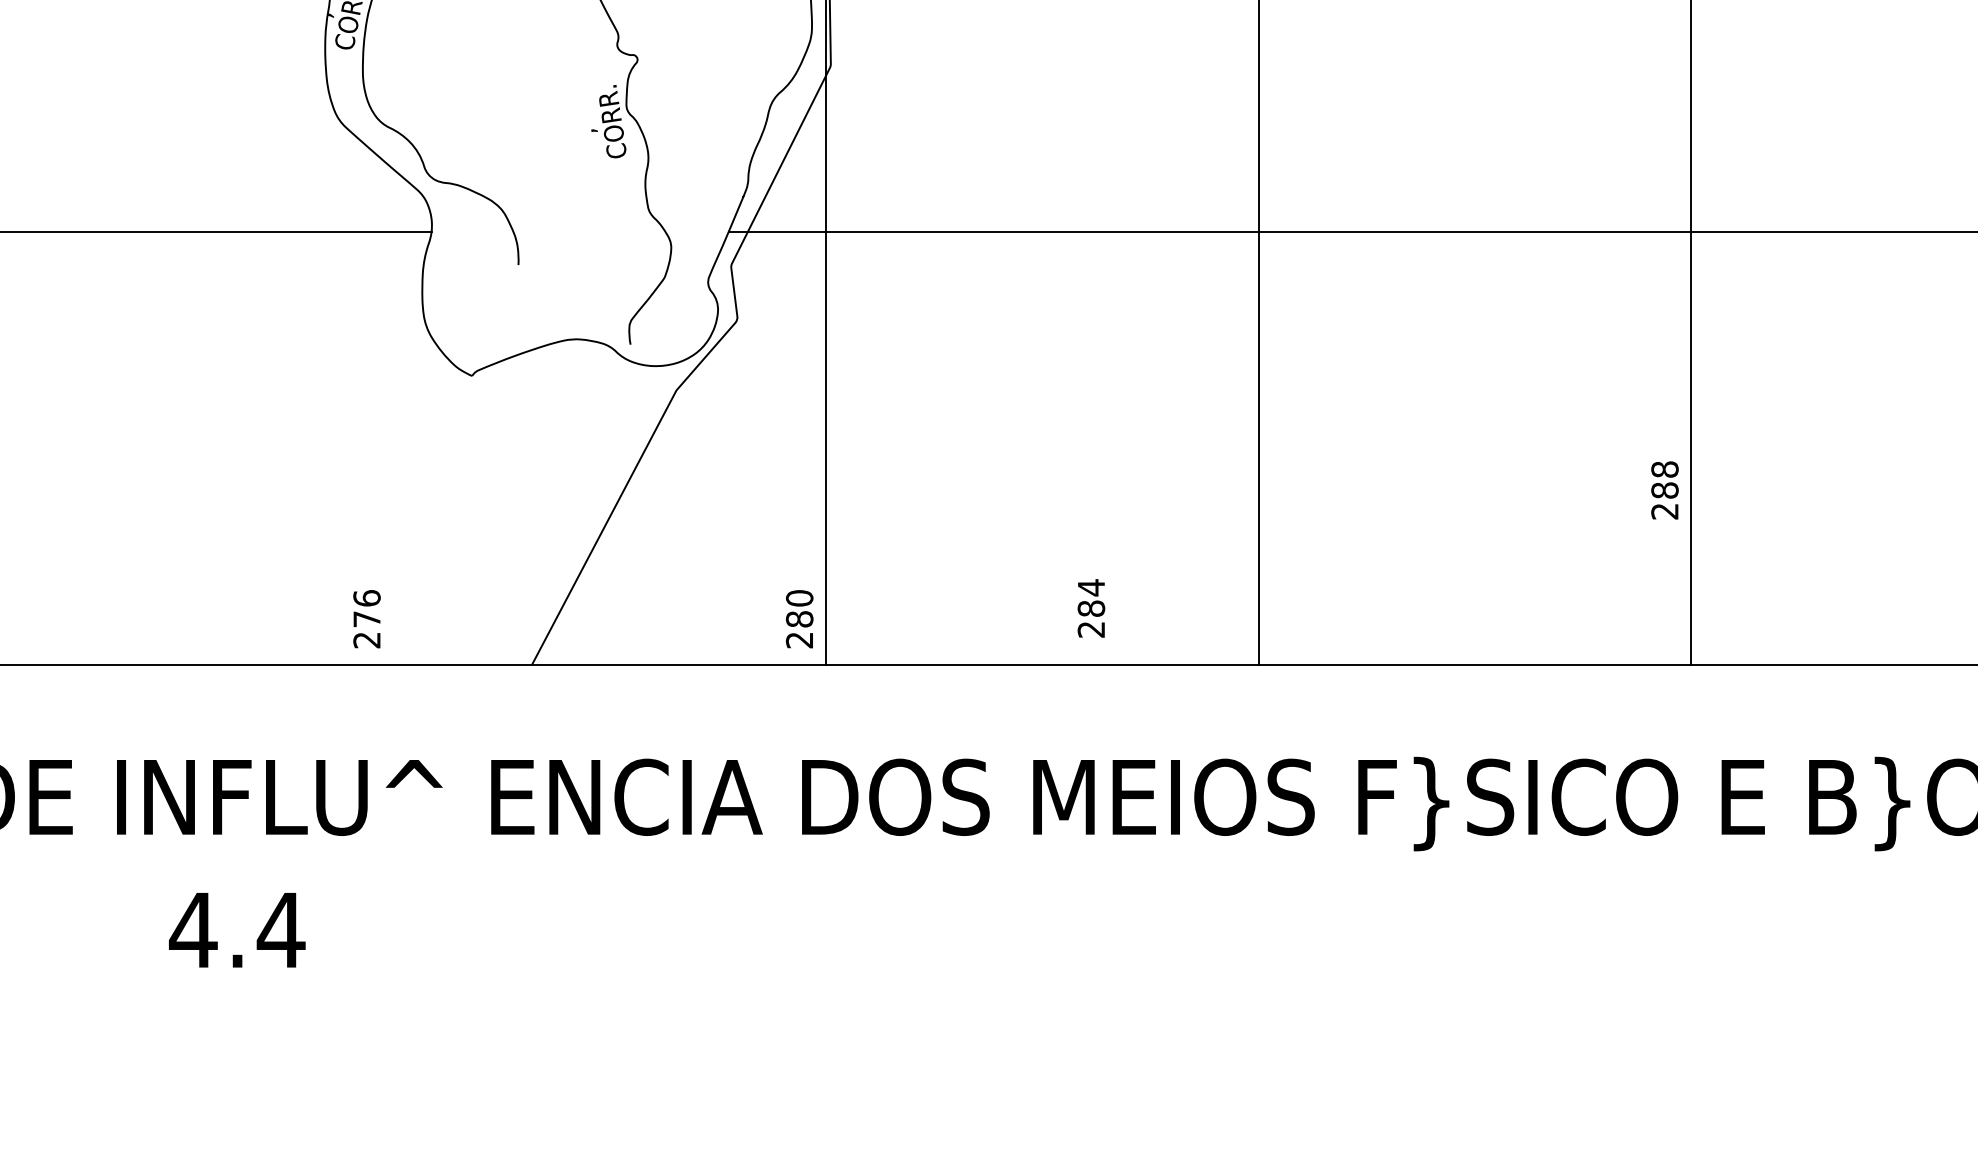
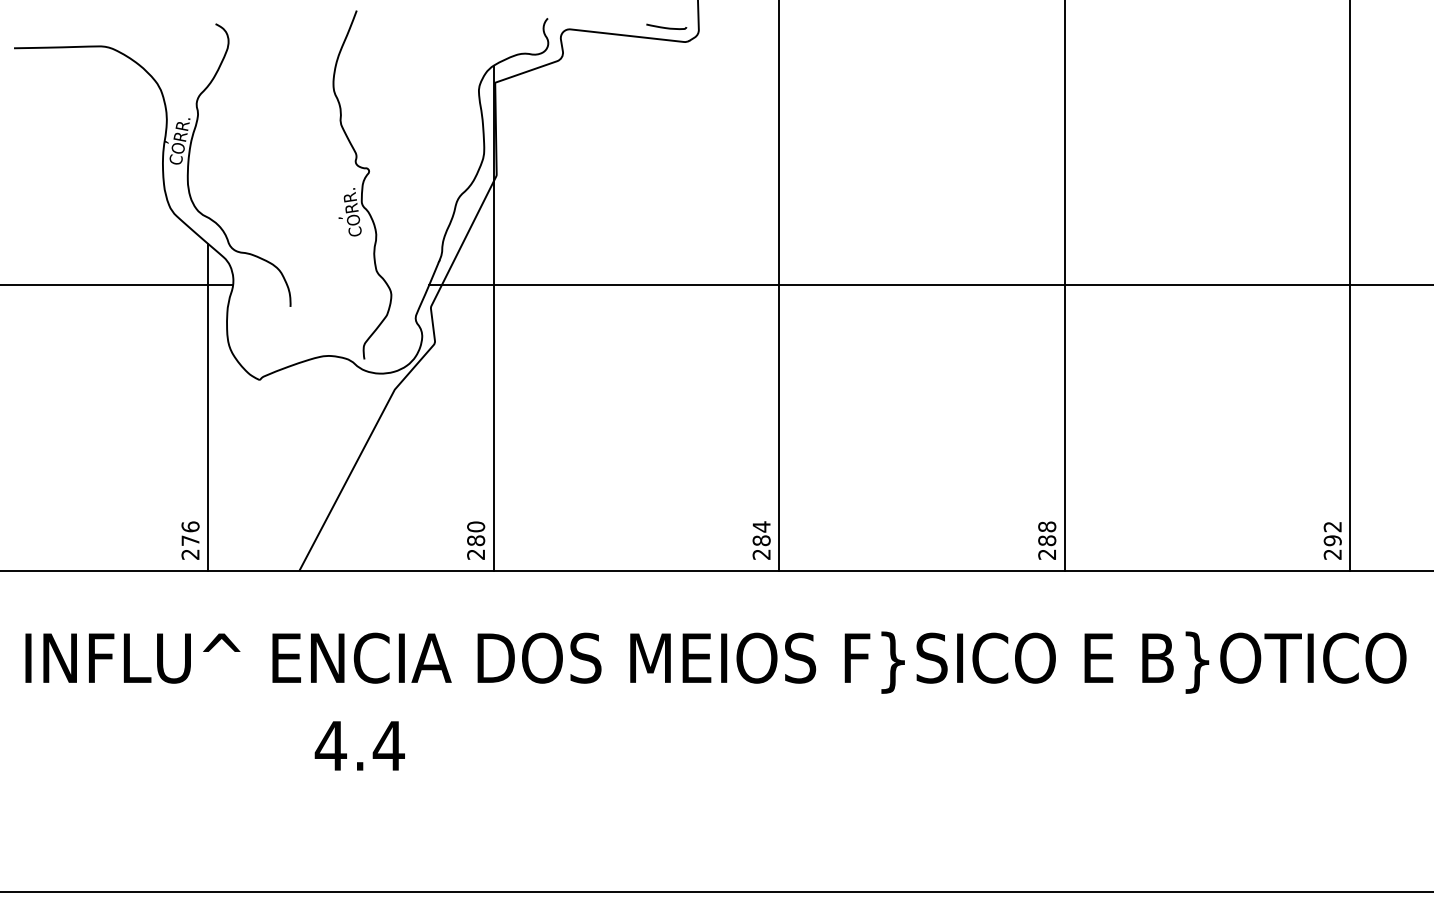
line: (392, 415) -> (207, 406), added
text: (1665, 490) -> (1047, 540), moved
text: (1091, 608) -> (761, 540), moved
text: (236, 929) -> (359, 745), moved

